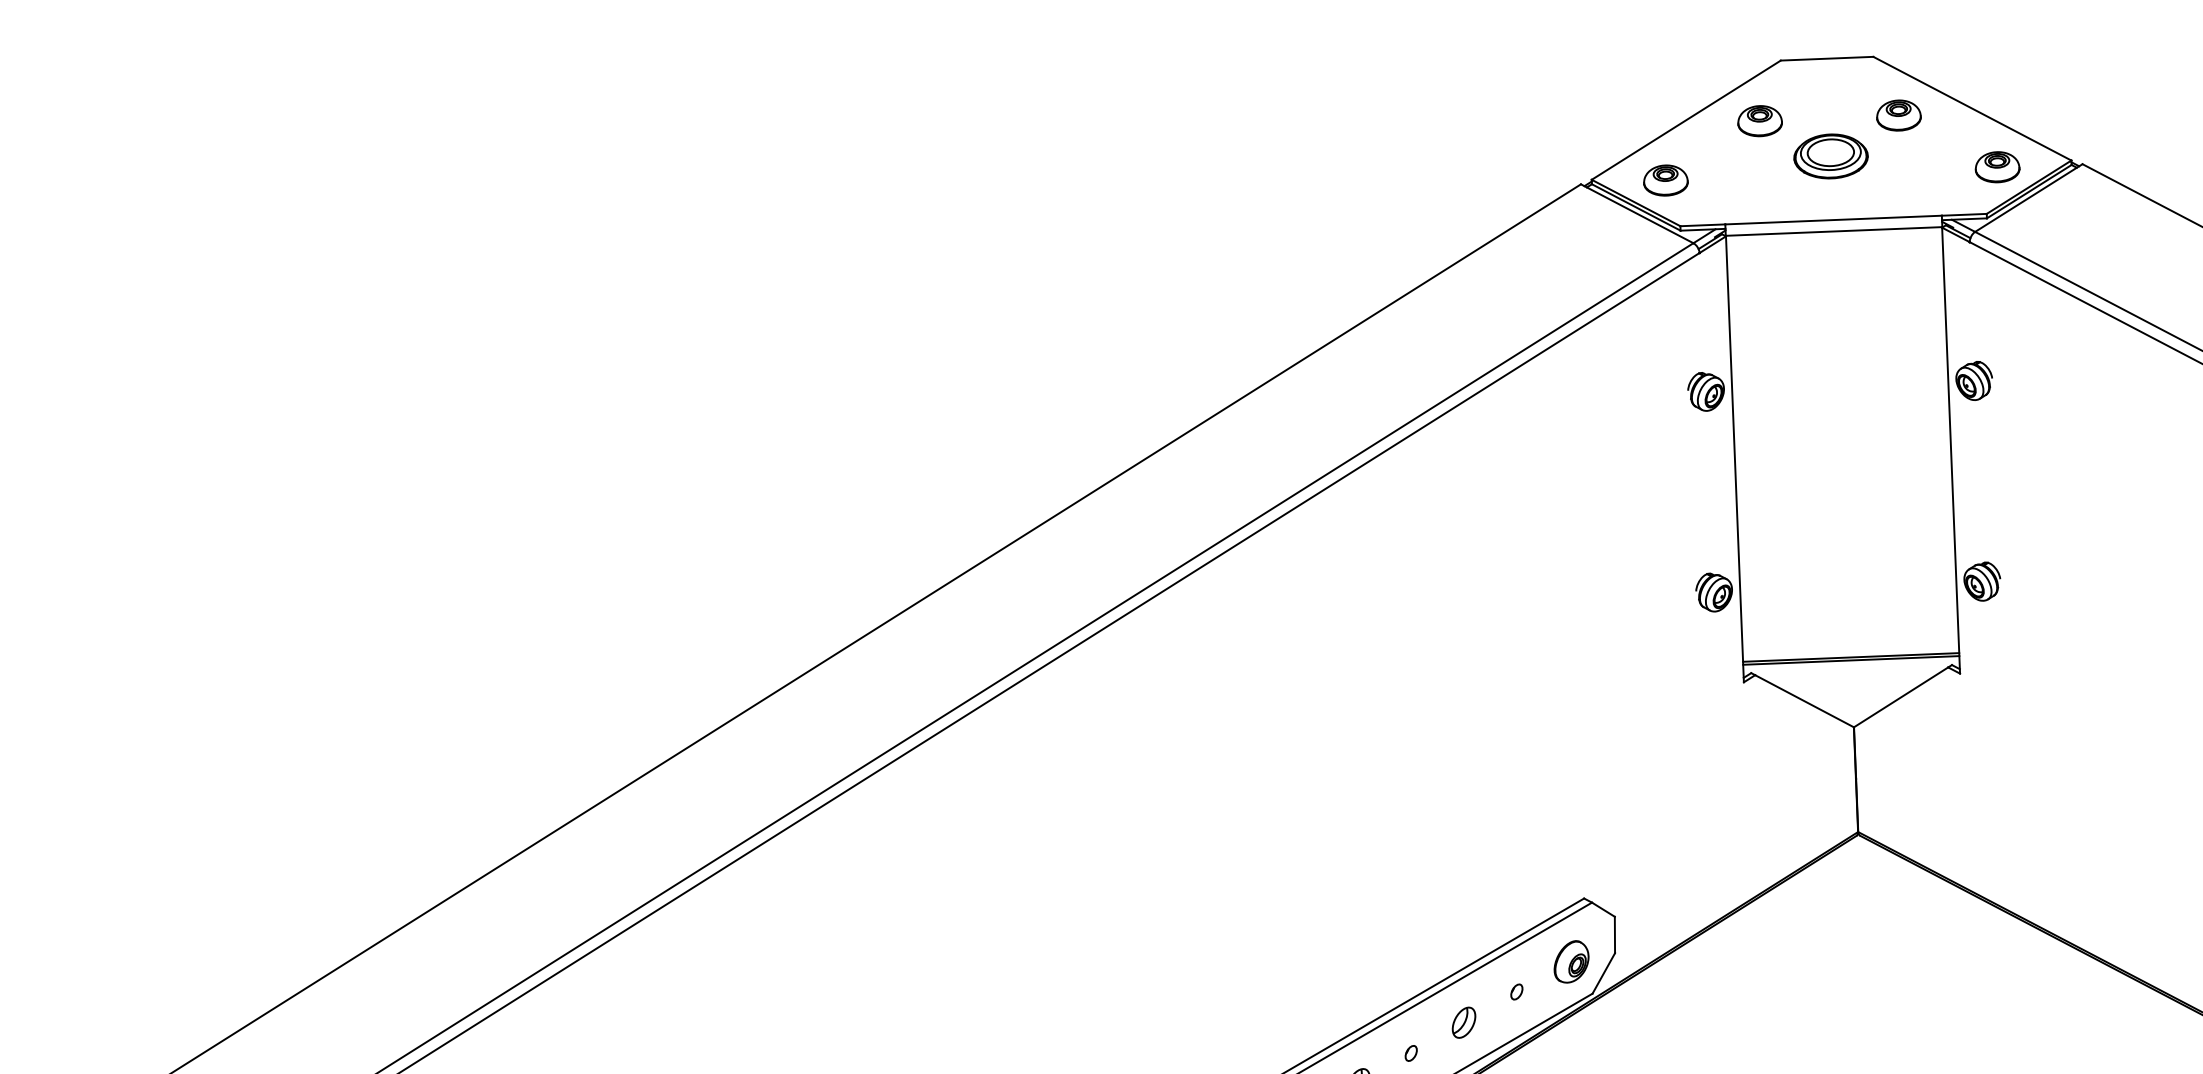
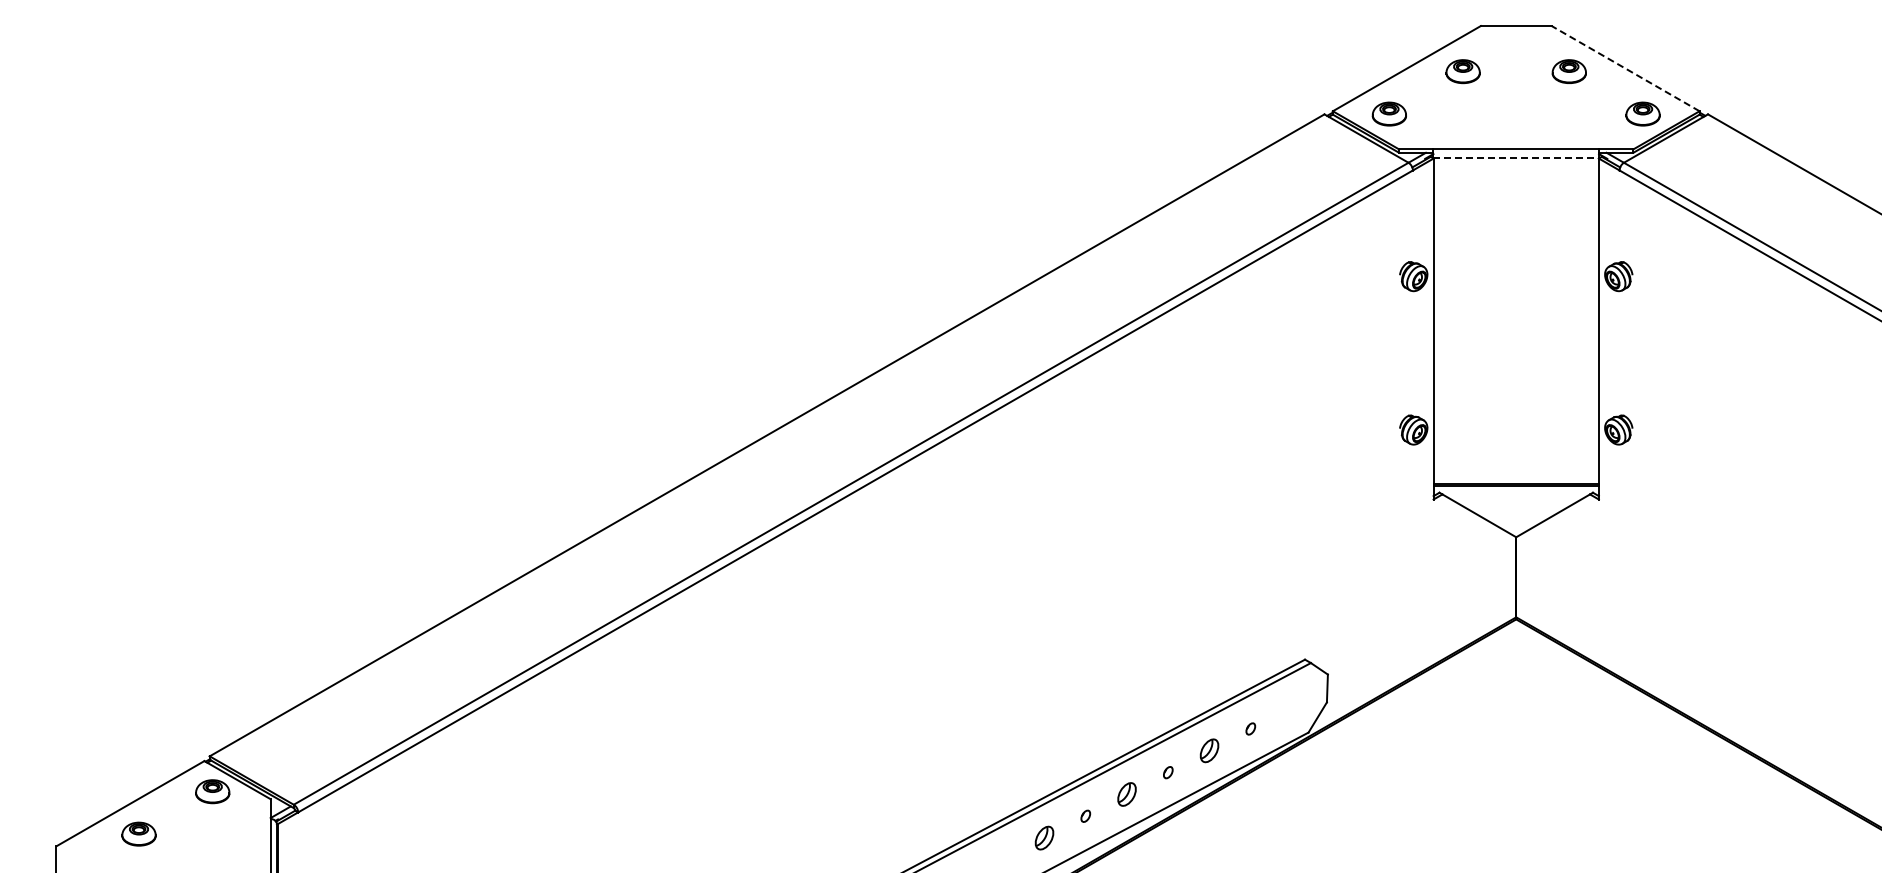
line: (1972, 108) -> (1625, 68), solid -> dashed
part: (1831, 156) -> (1516, 100), removed
line: (1834, 231) -> (1516, 158), solid -> dashed
part: (1571, 961) -> (1293, 707), removed

